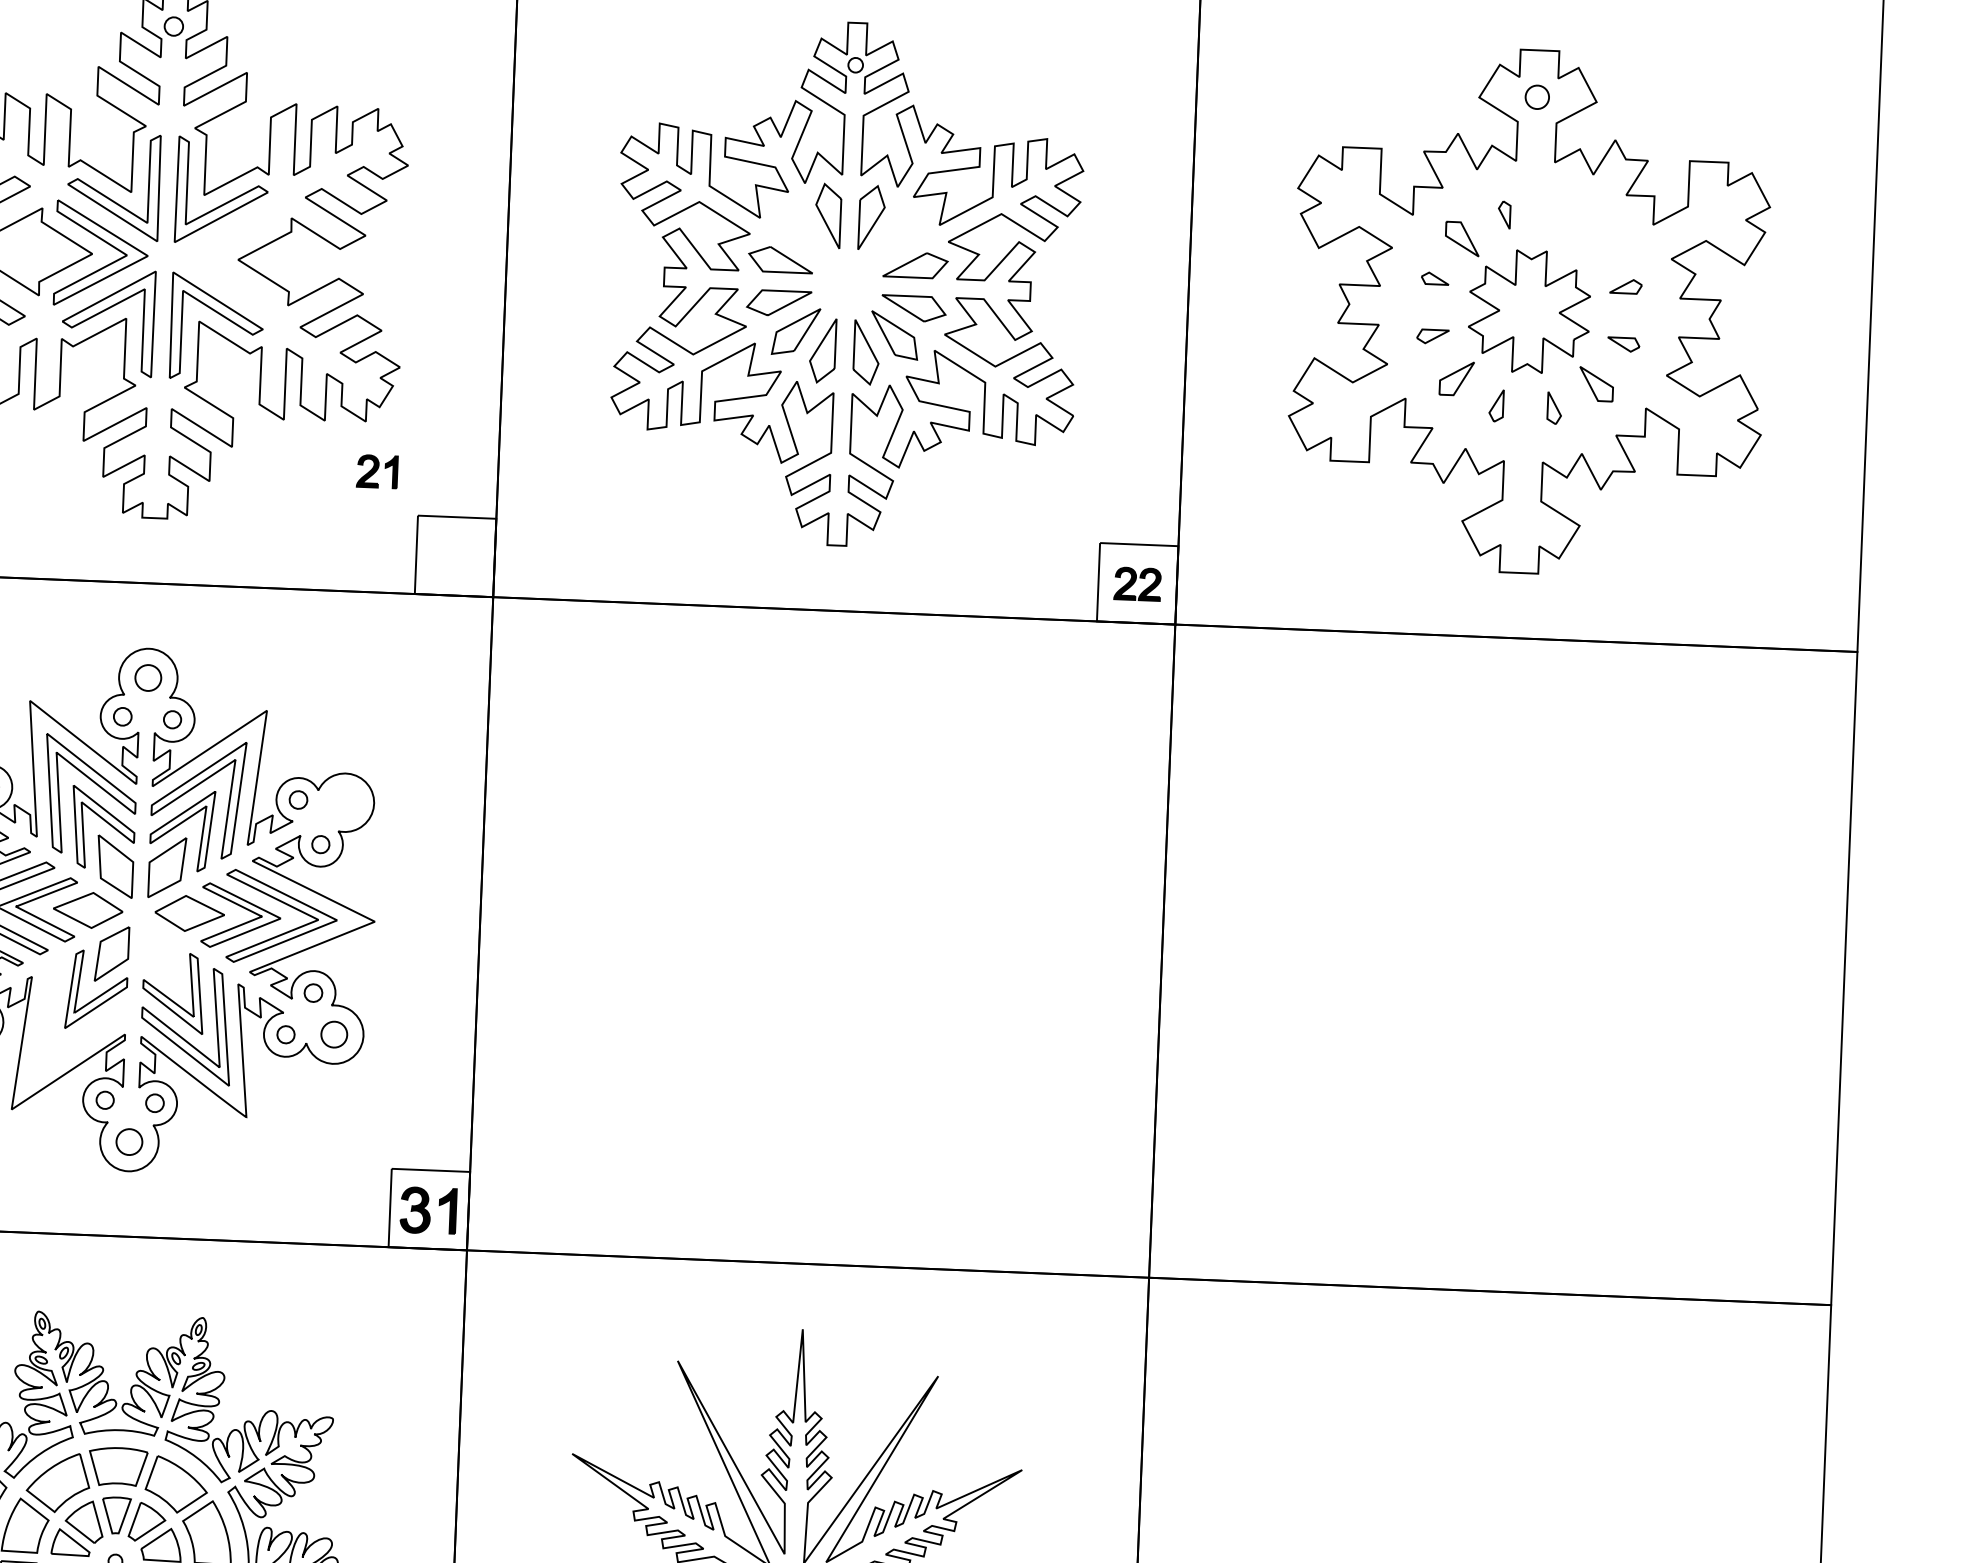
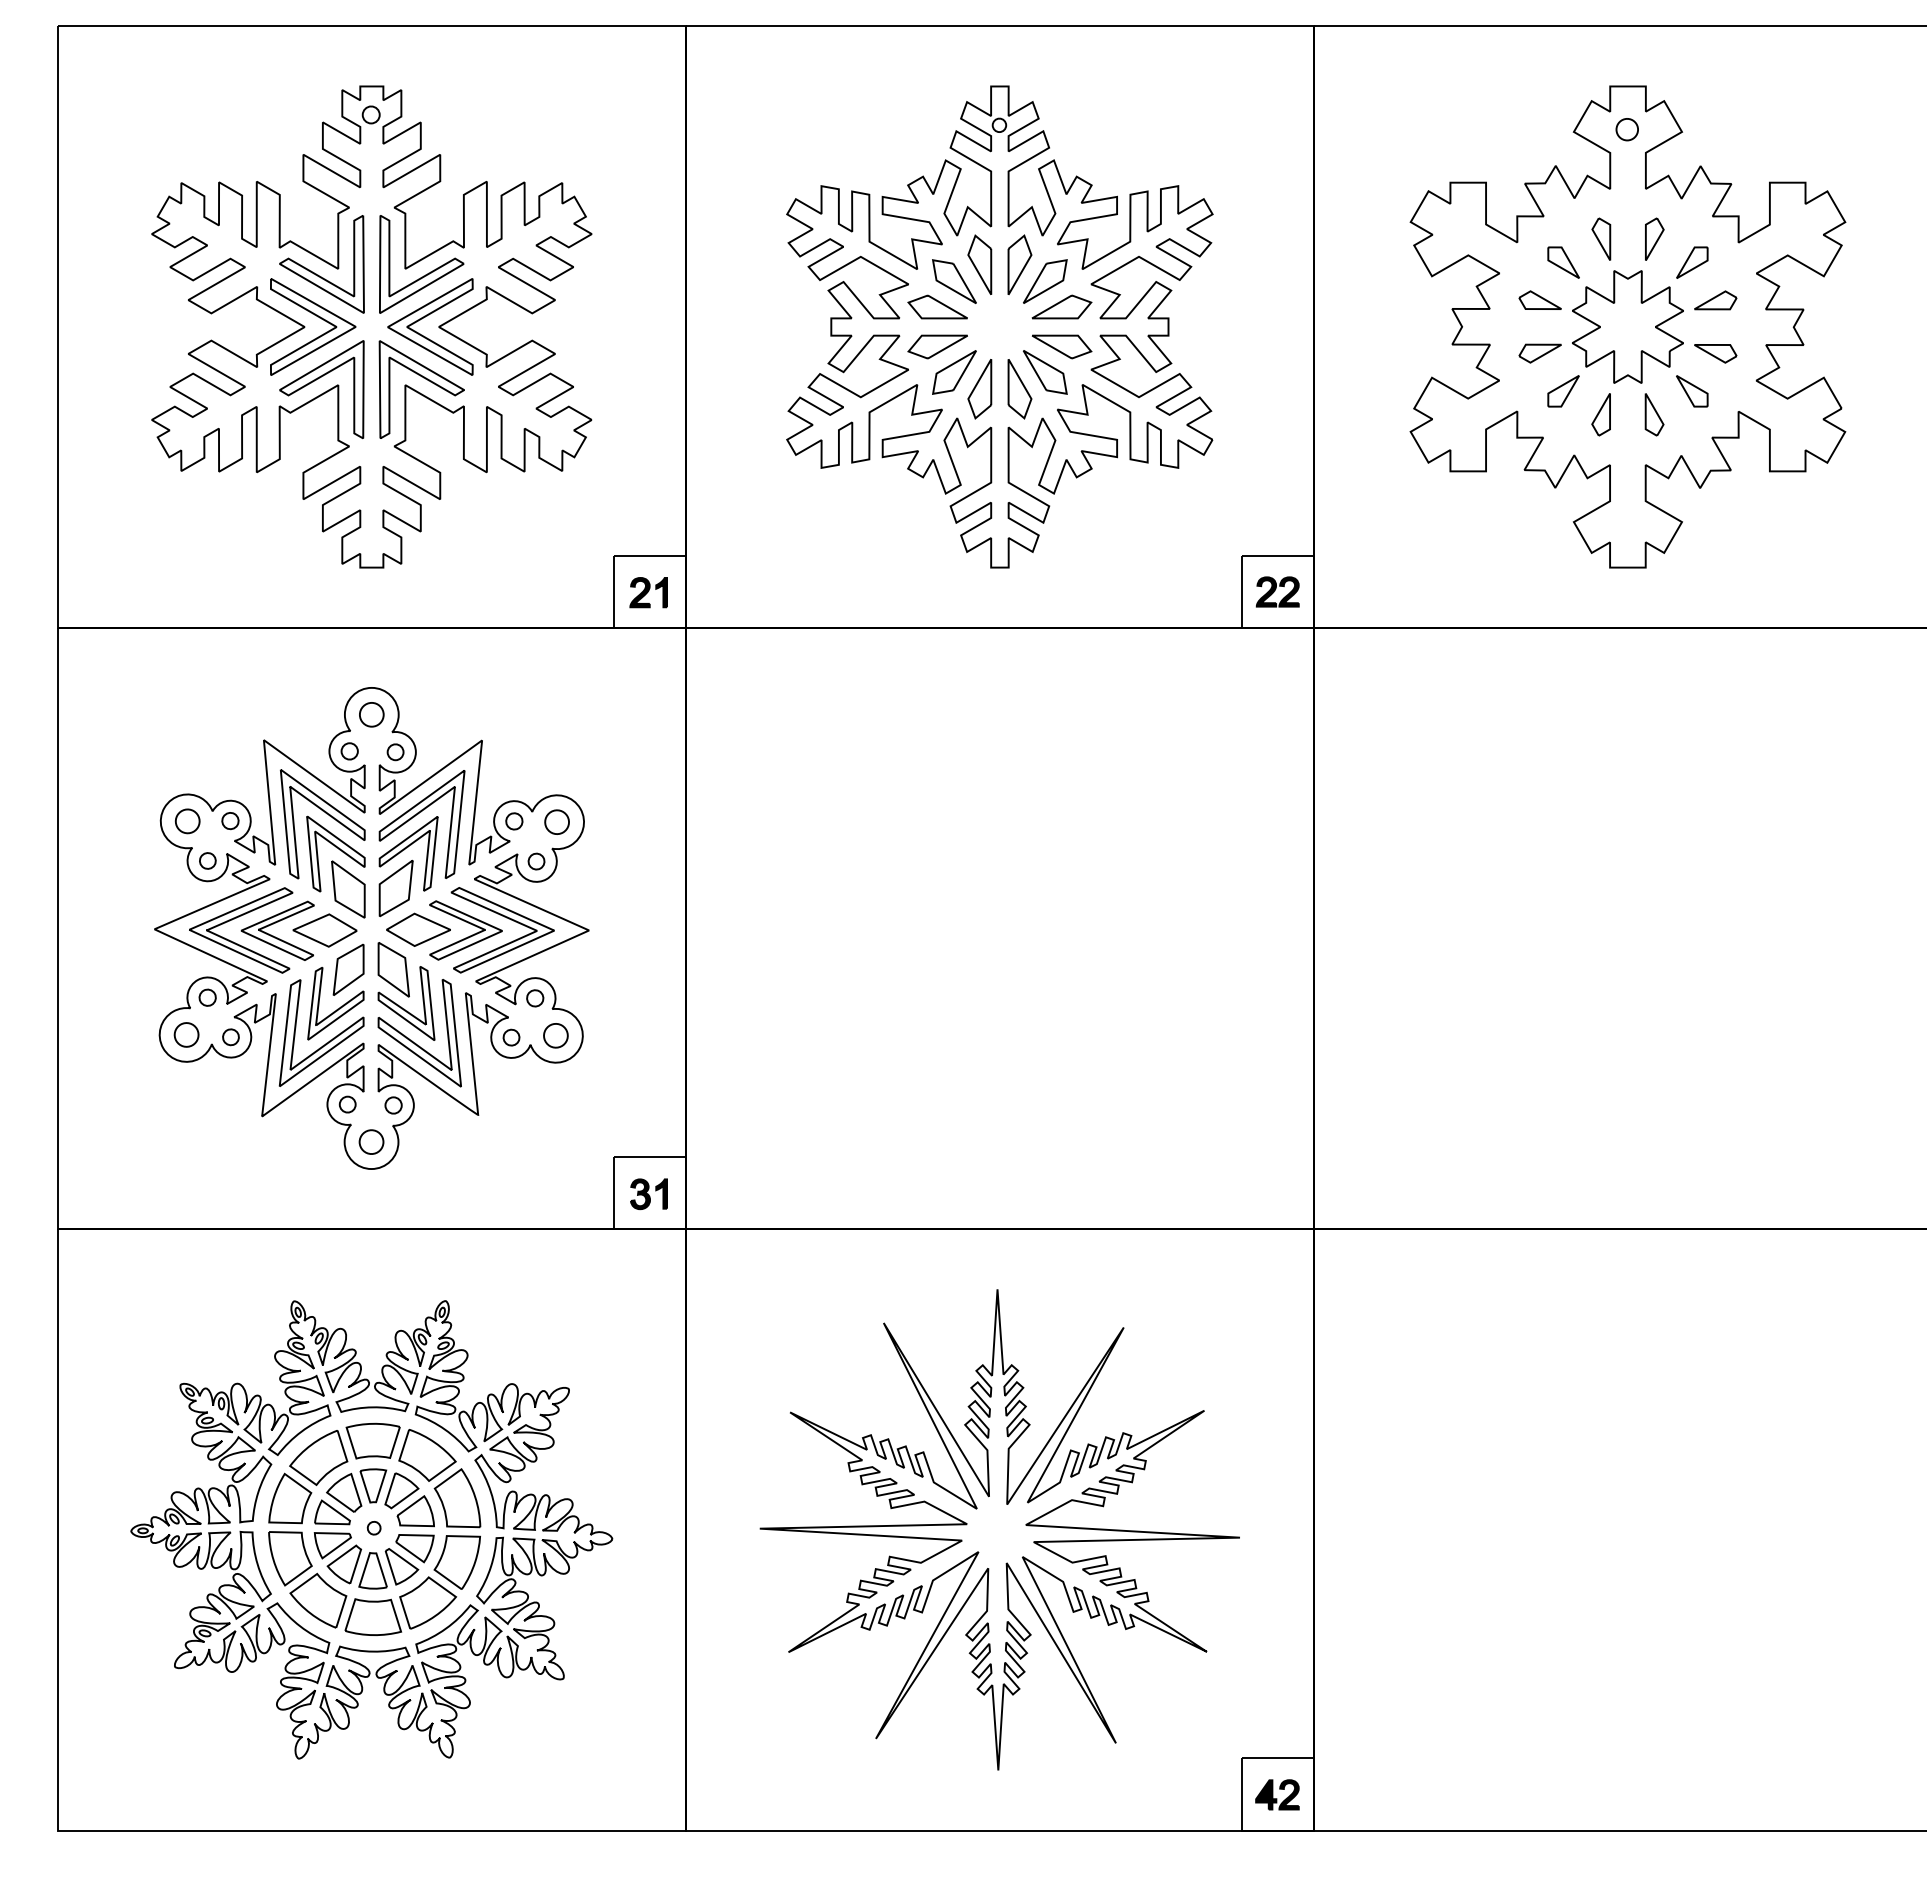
part: (1504, 214) -> (1601, 238), size x1.67
part: (1562, 216) -> (1654, 238), added
part: (800, 232) -> (954, 281), added
part: (898, 236) -> (1045, 281), added
part: (1602, 244) -> (1692, 262), added
part: (223, 248) -> (425, 317), added
part: (1434, 277) -> (1539, 299), size x1.67
part: (1625, 286) -> (1715, 300), size x1.43
part: (1432, 336) -> (1539, 353), size x1.43
part: (1623, 344) -> (1715, 353), size x1.43
part: (1495, 405) -> (1600, 414), size x1.43
part: (1554, 407) -> (1654, 414), size x1.43
part: (377, 471) -> (648, 592), moved
part: (344, 801) -> (556, 821), added
part: (160, 955) -> (393, 969), added
part: (84, 1031) -> (326, 1042), added
part: (427, 1211) -> (648, 1194), size x0.71

